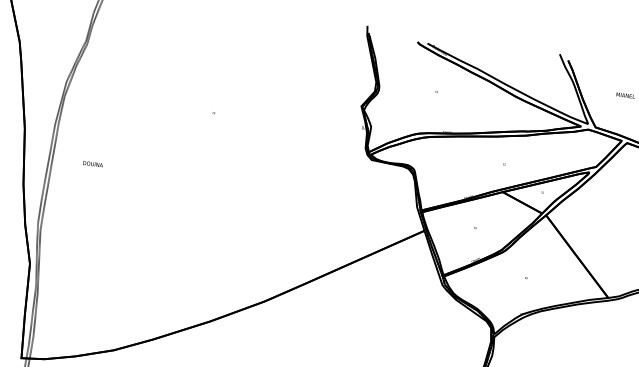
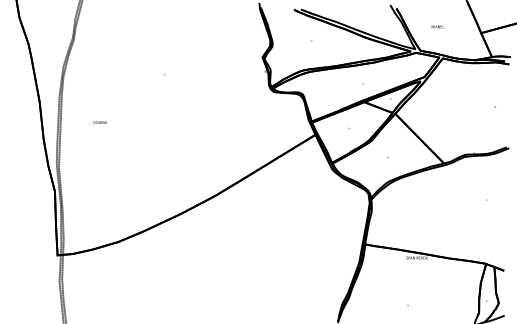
text: (91, 163) -> (99, 122), moved

